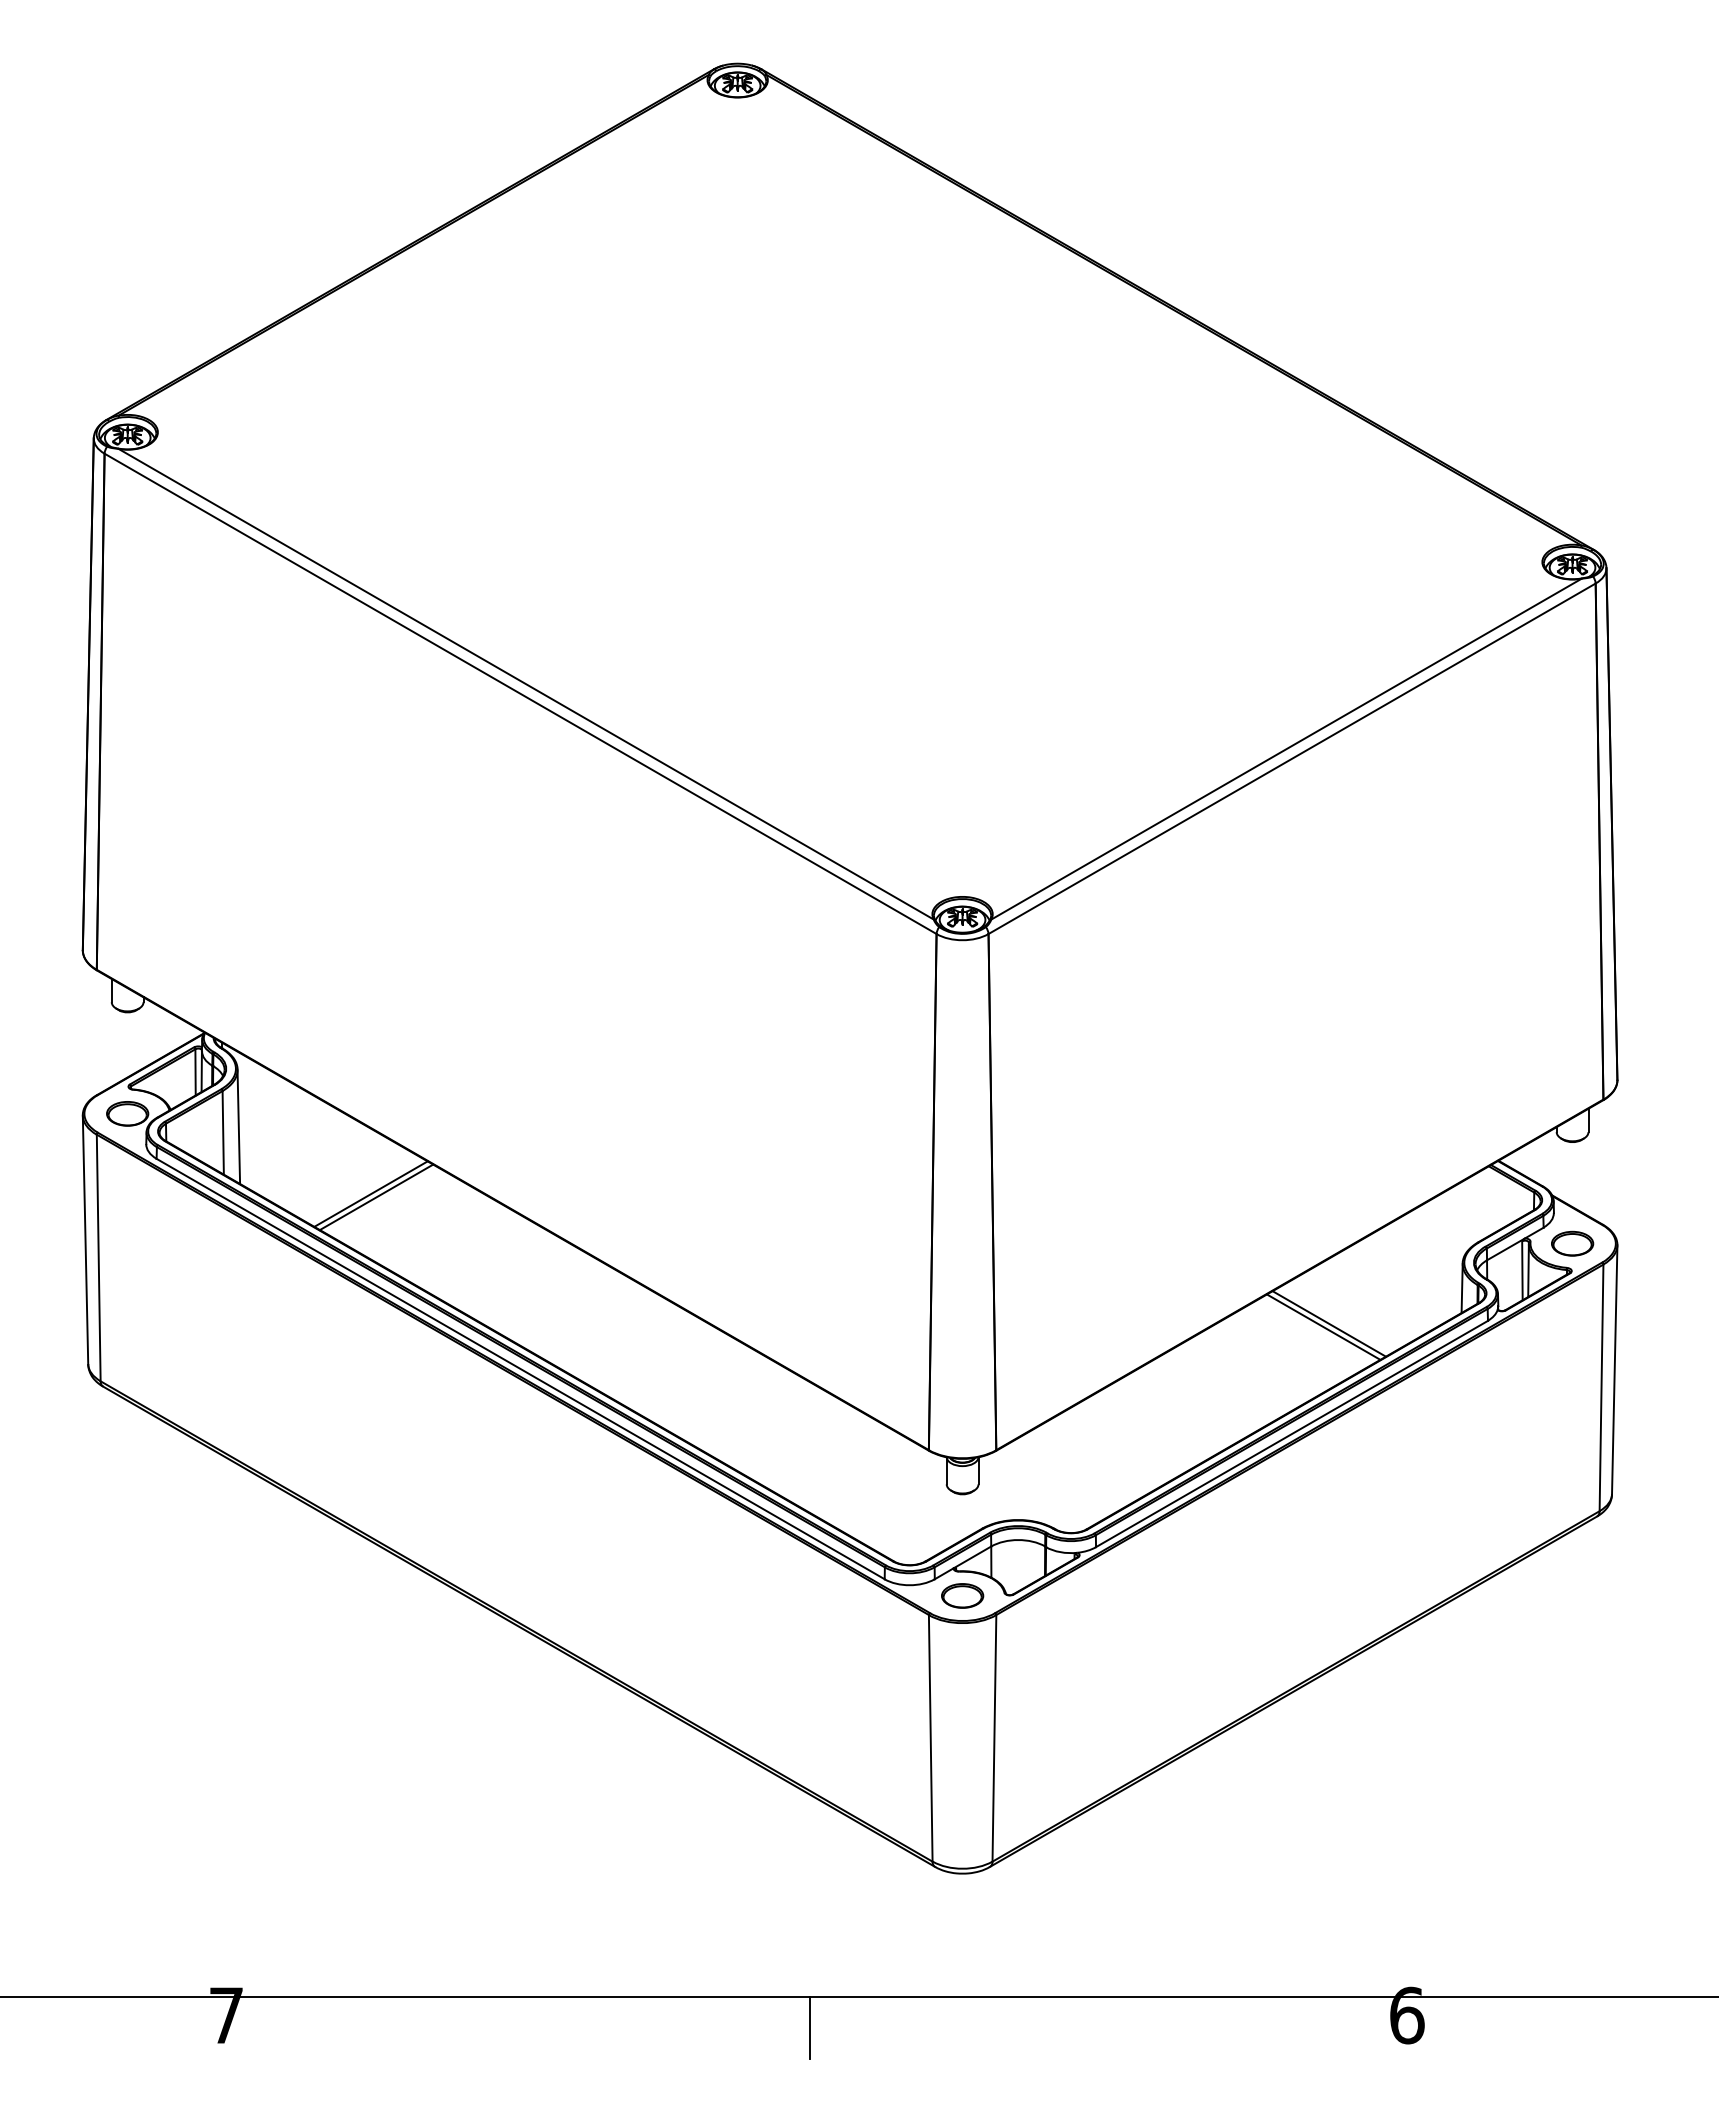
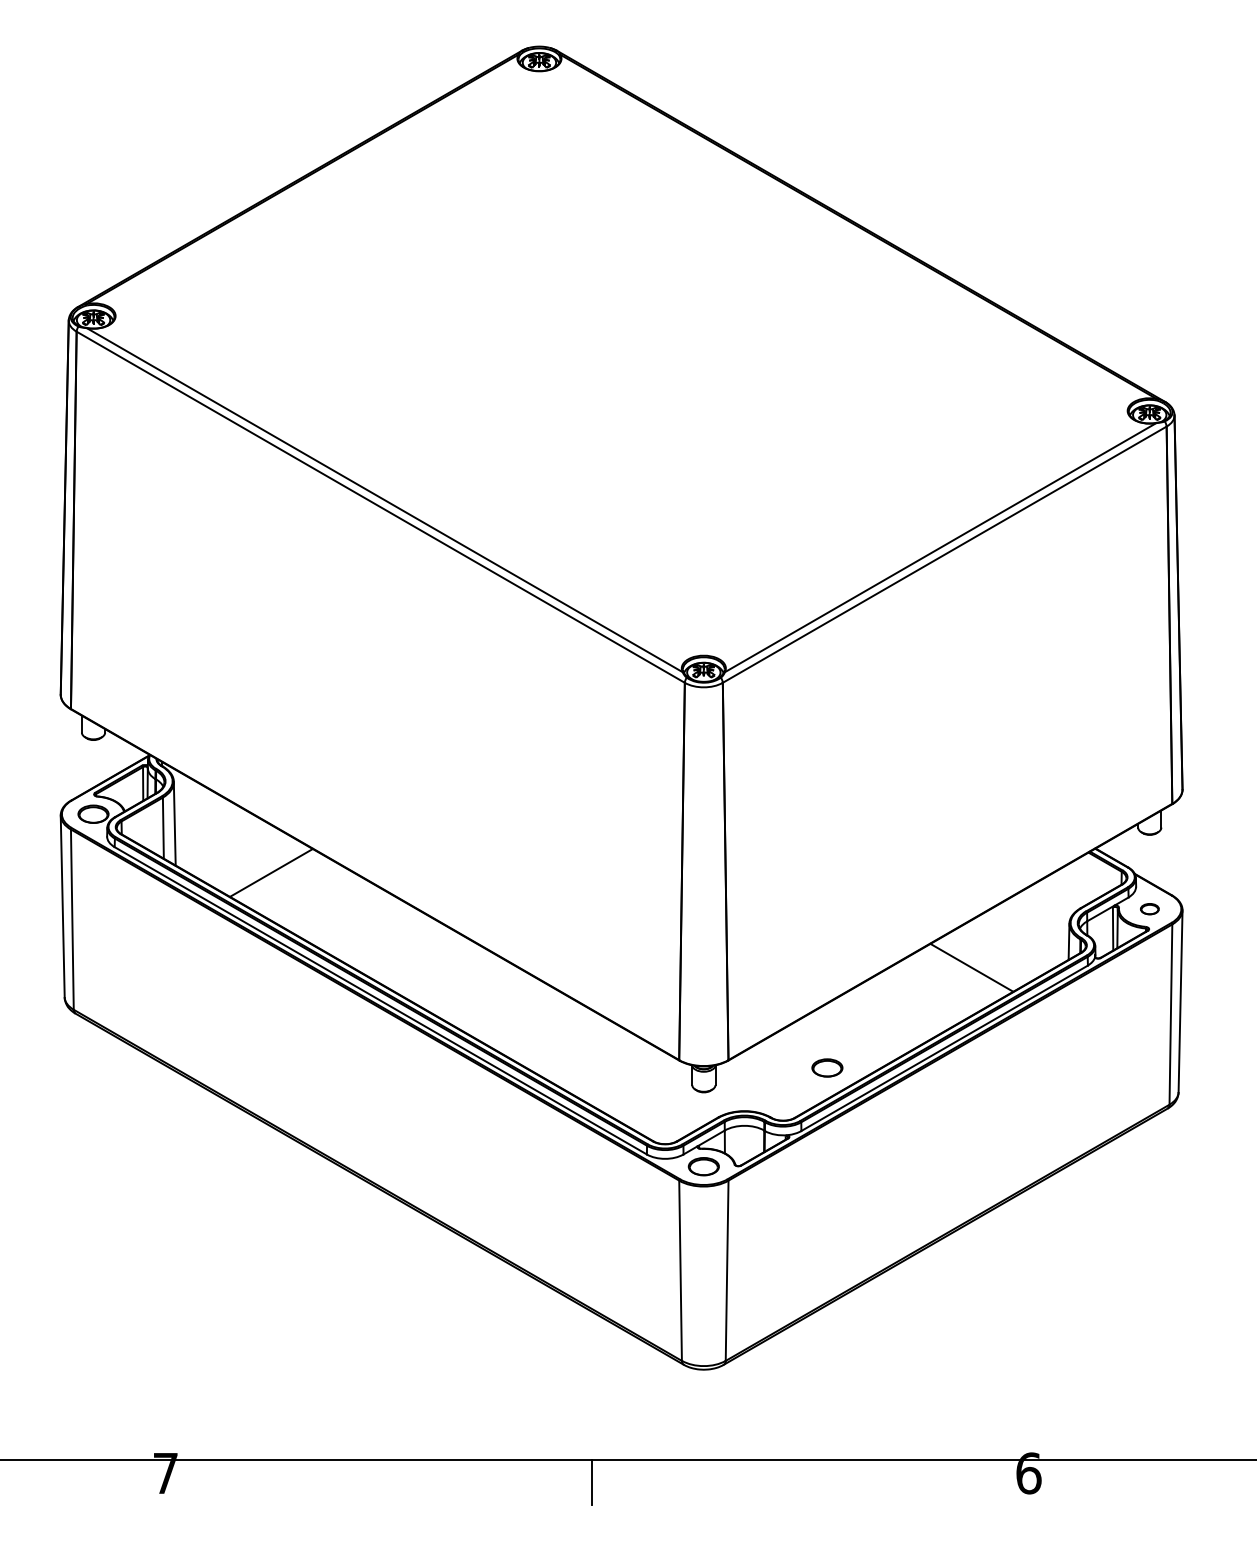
line: (376, 1197) -> (275, 875), removed
part: (1572, 1243) -> (1149, 909), size x0.6
line: (1323, 1326) -> (967, 969), removed
part: (1131, 1460) -> (827, 1067), added

